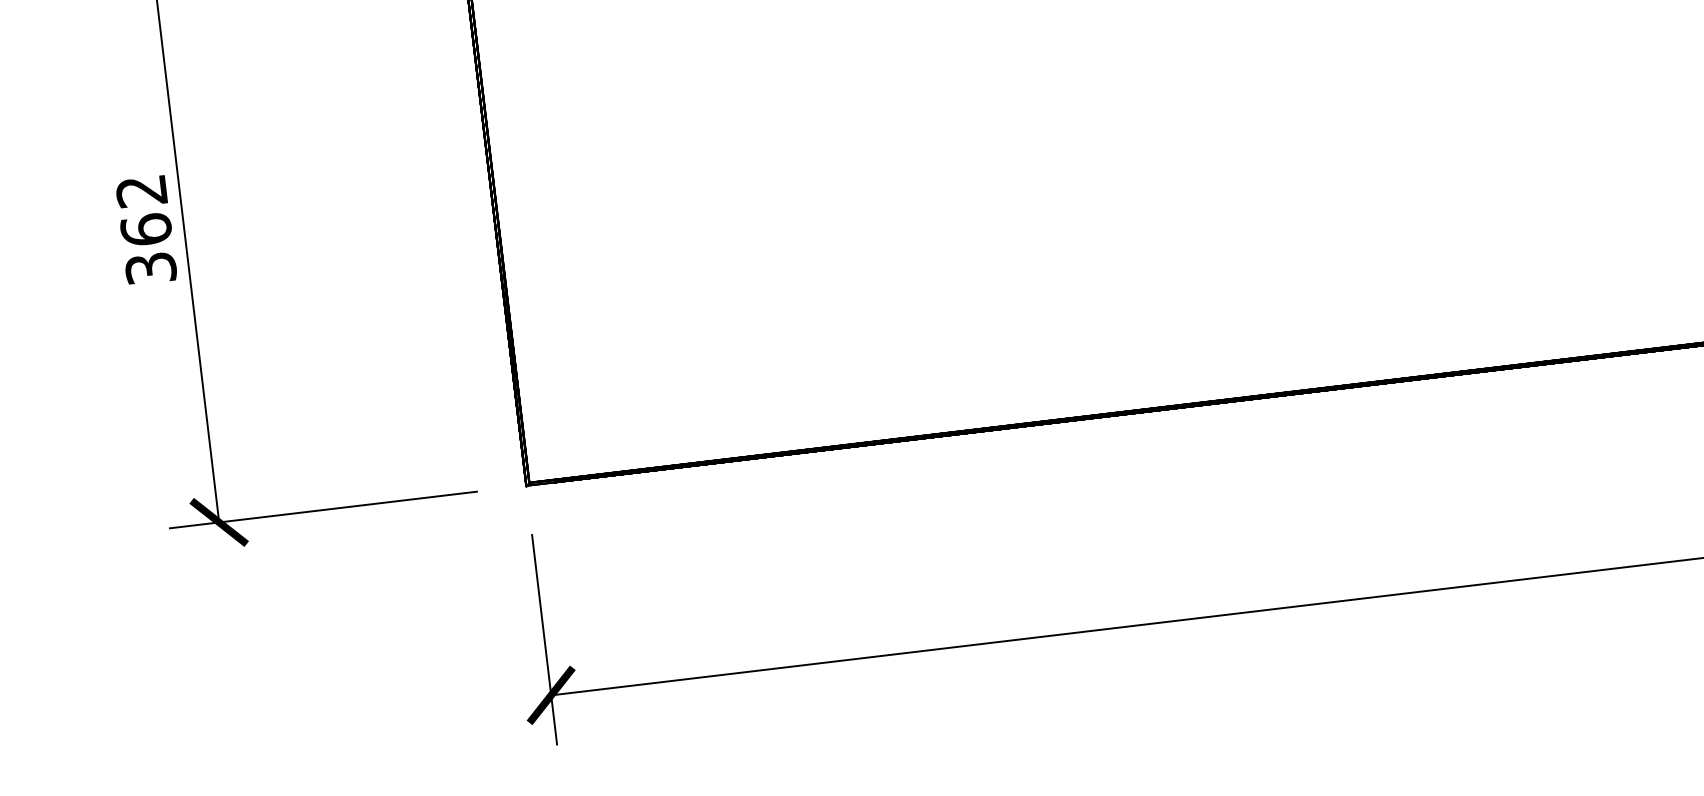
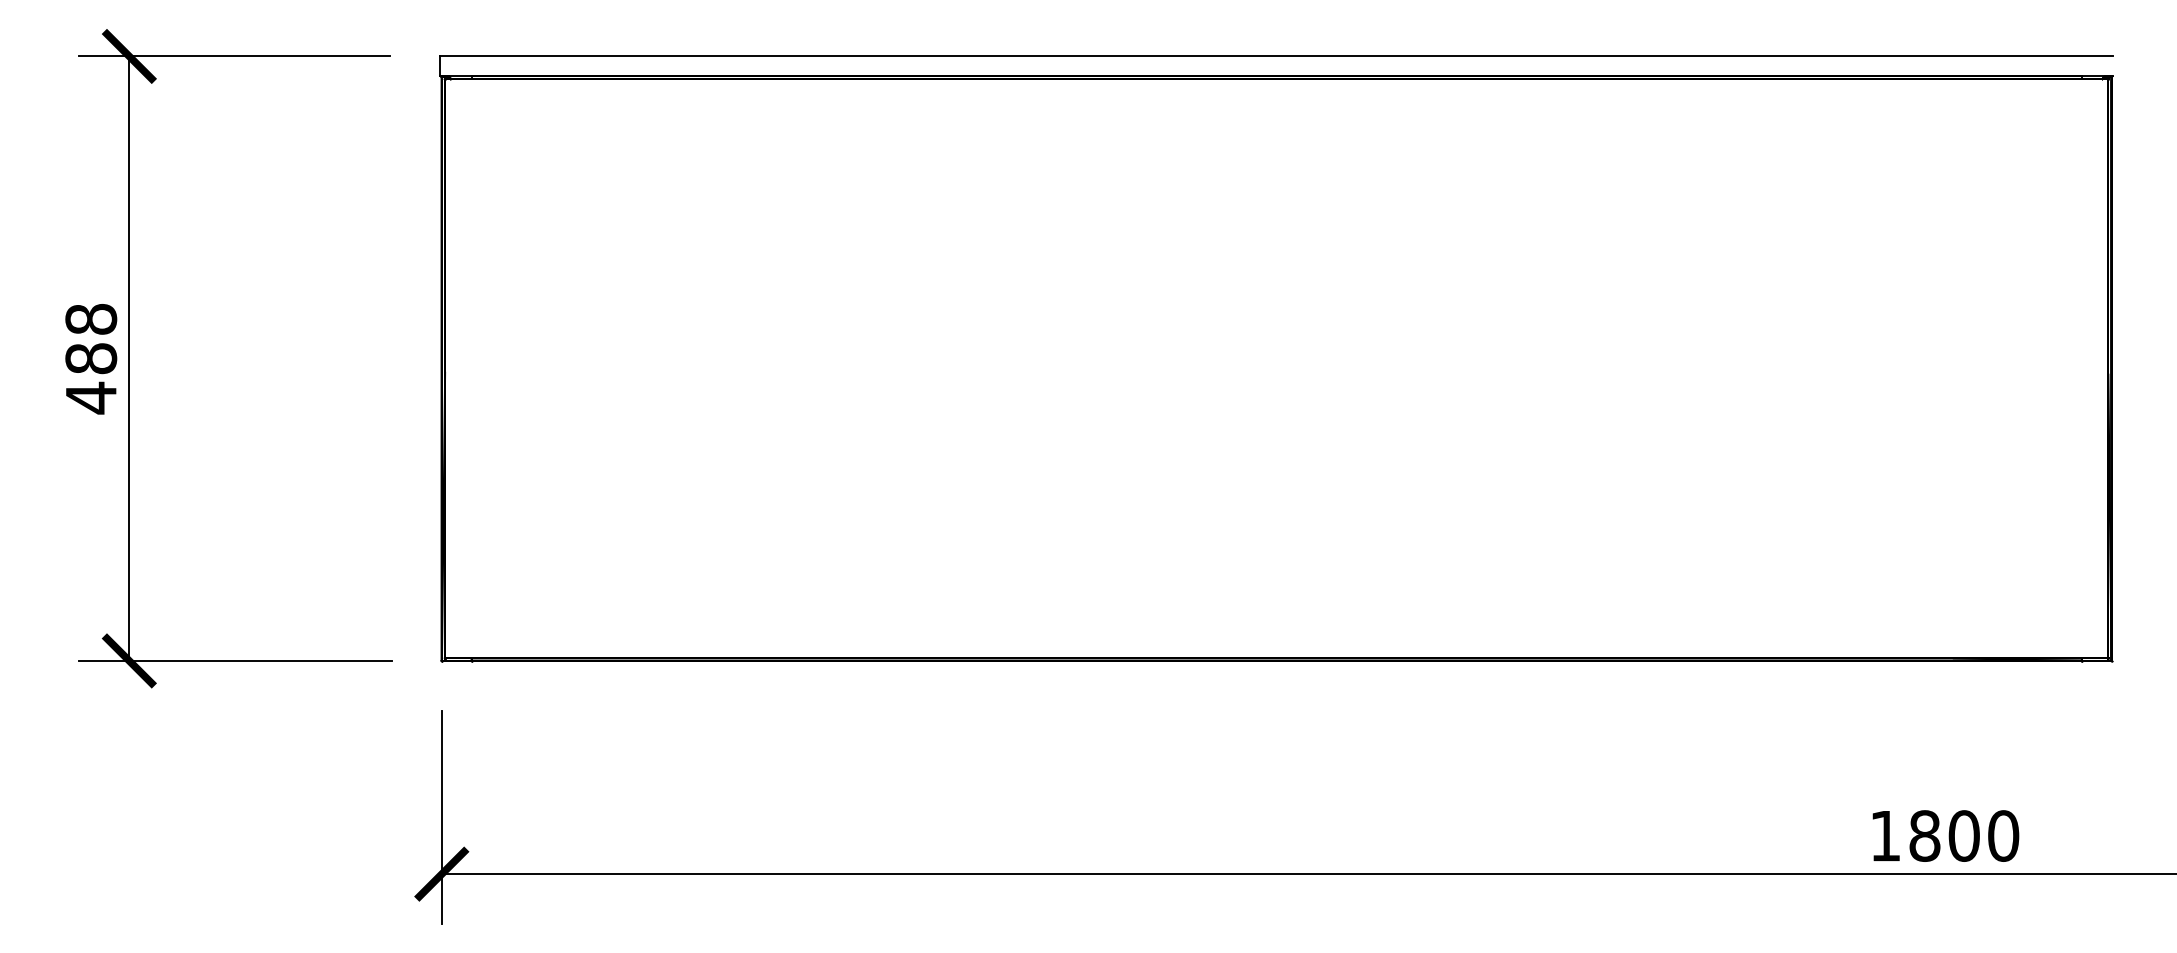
text: (146, 230) -> (91, 359), 362 -> 488

